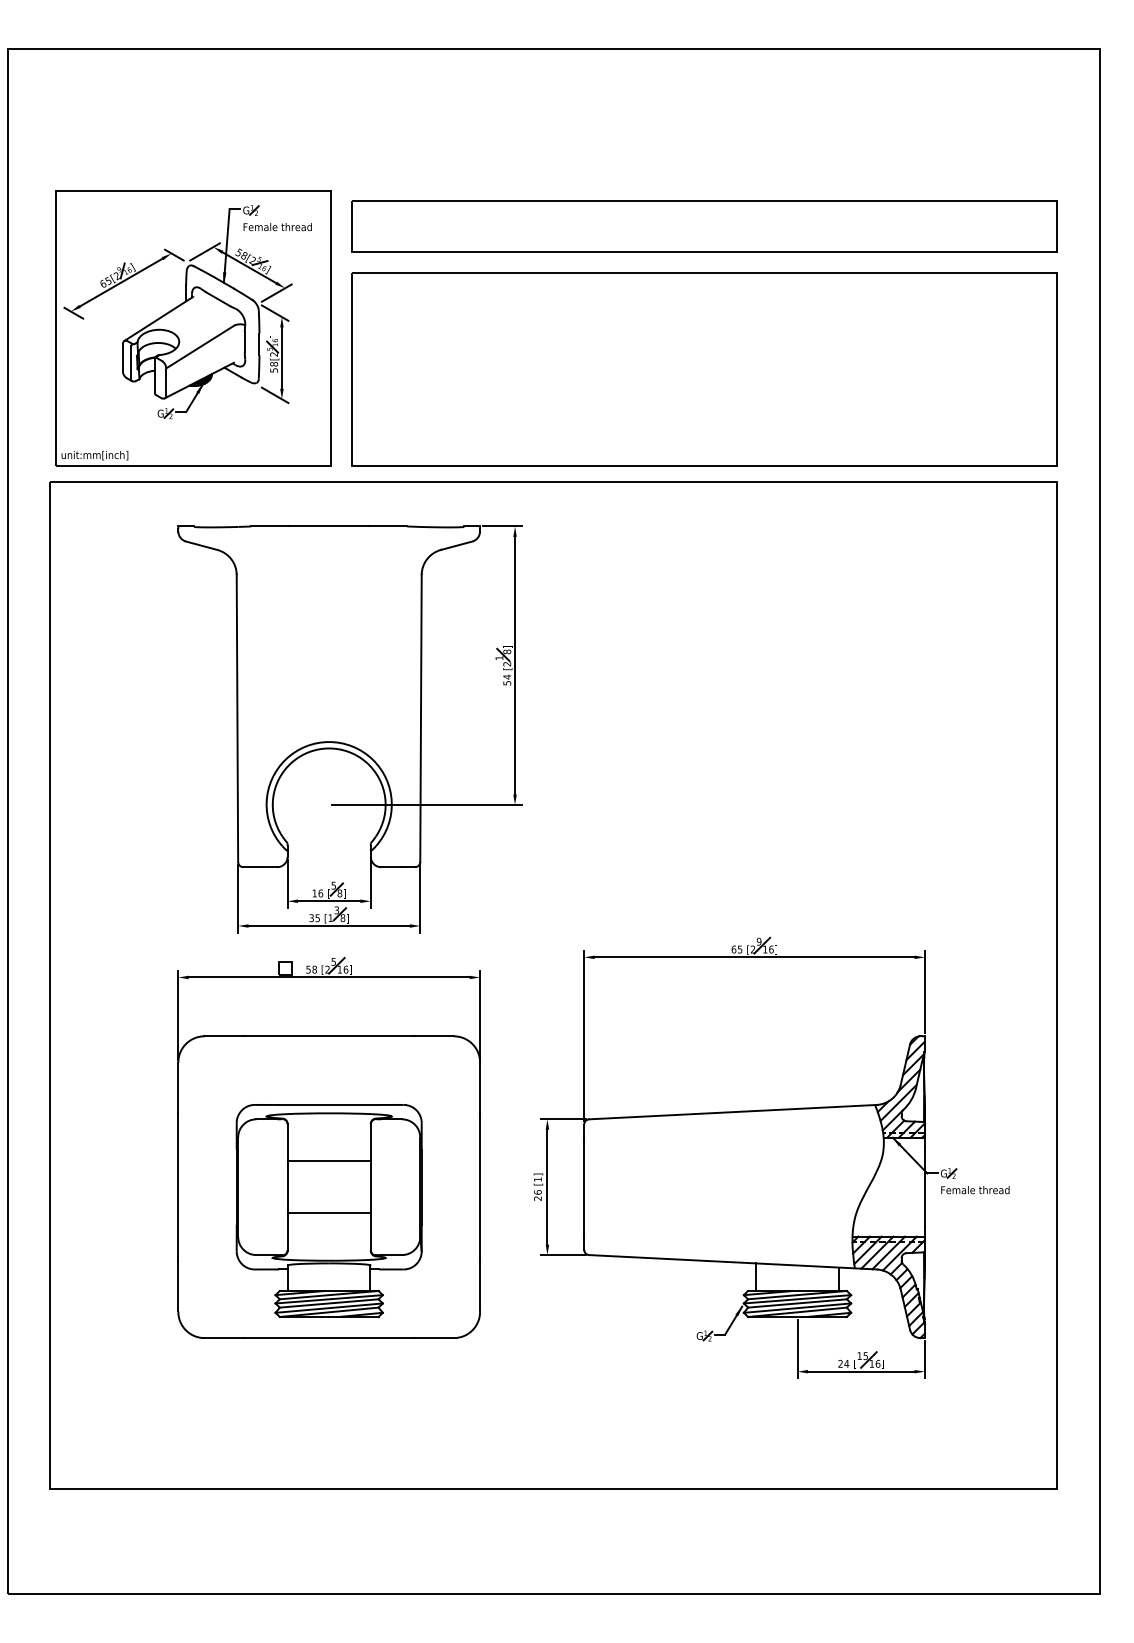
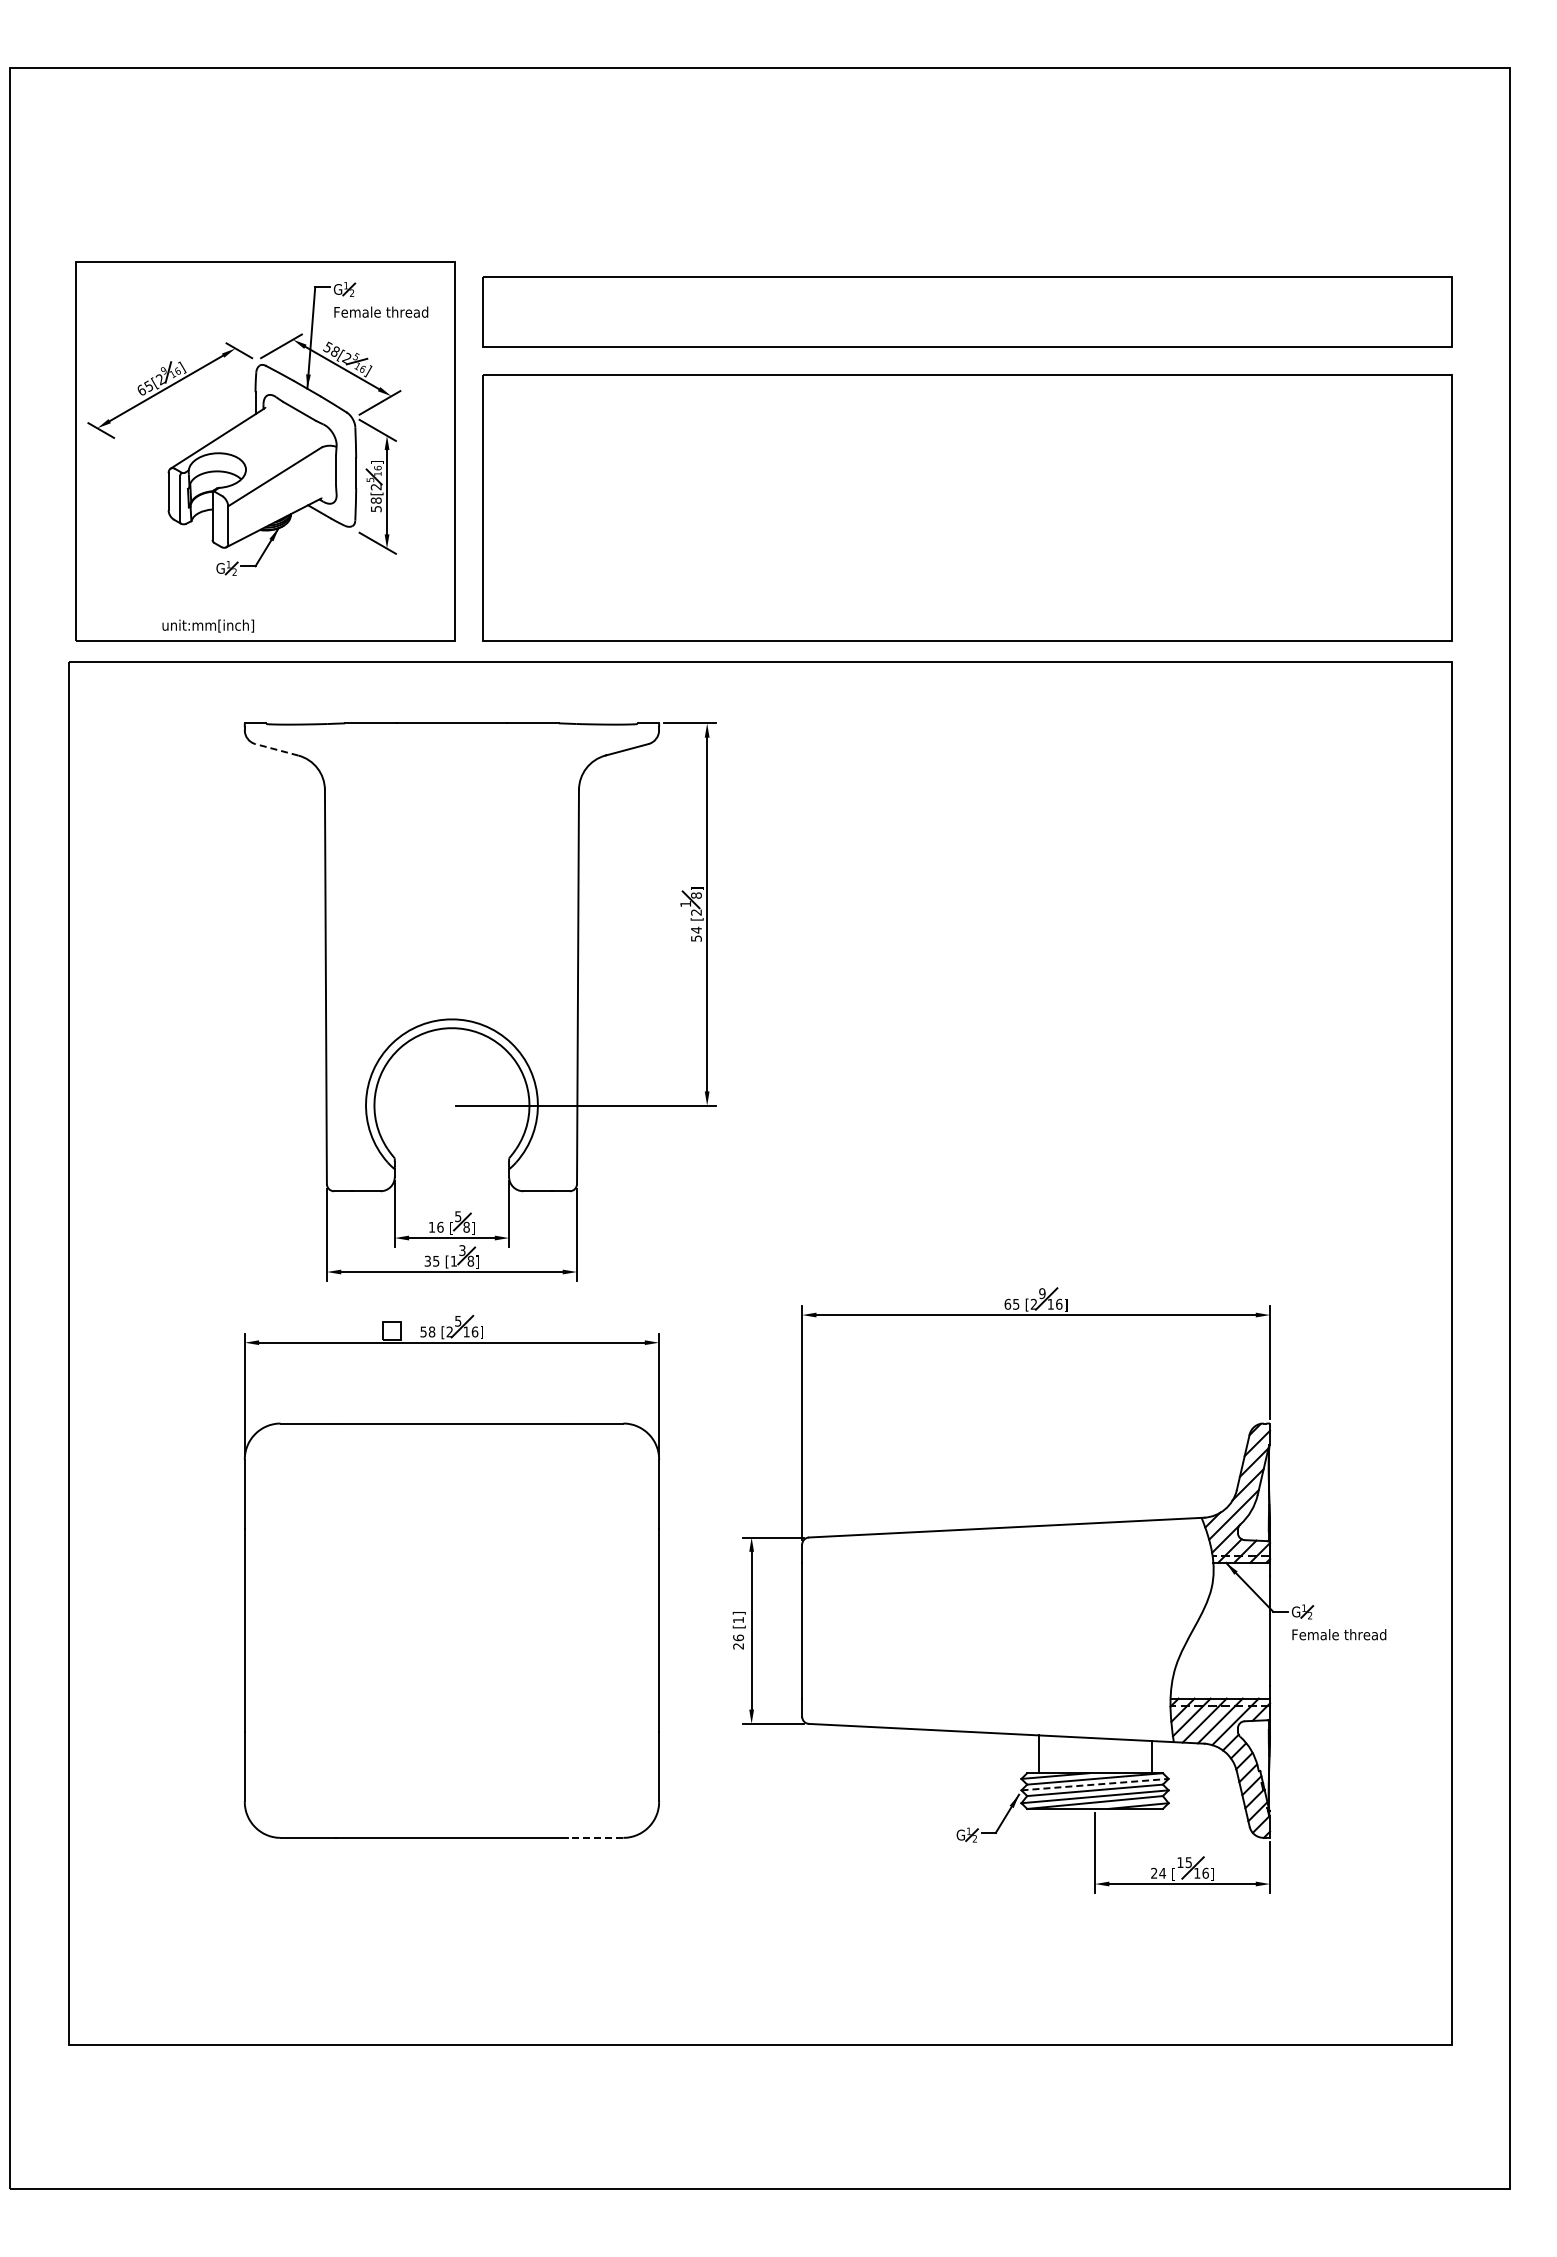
text: (94, 455) -> (207, 625), moved
line: (201, 545) -> (276, 749), solid -> dashed
part: (328, 1210) -> (451, 1662), removed
line: (797, 1299) -> (1095, 1784), solid -> dashed
line: (433, 1337) -> (595, 1837), solid -> dashed

